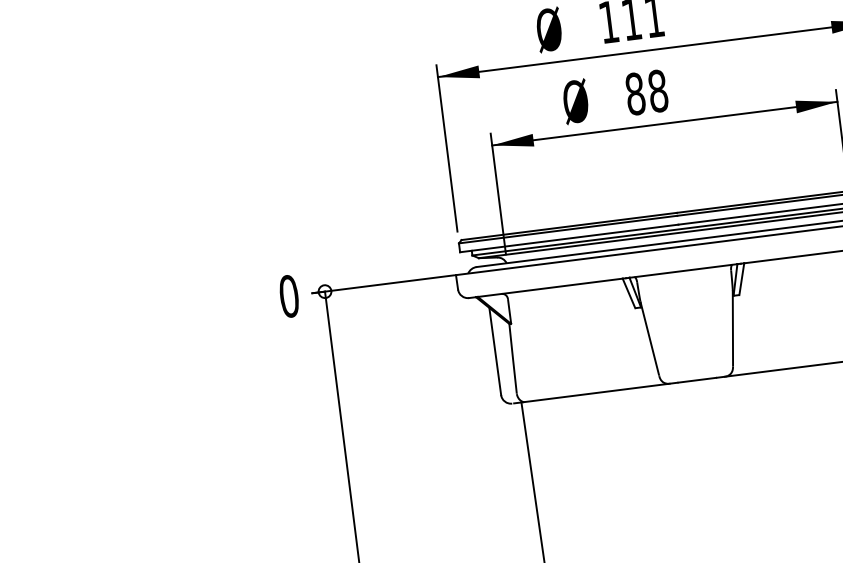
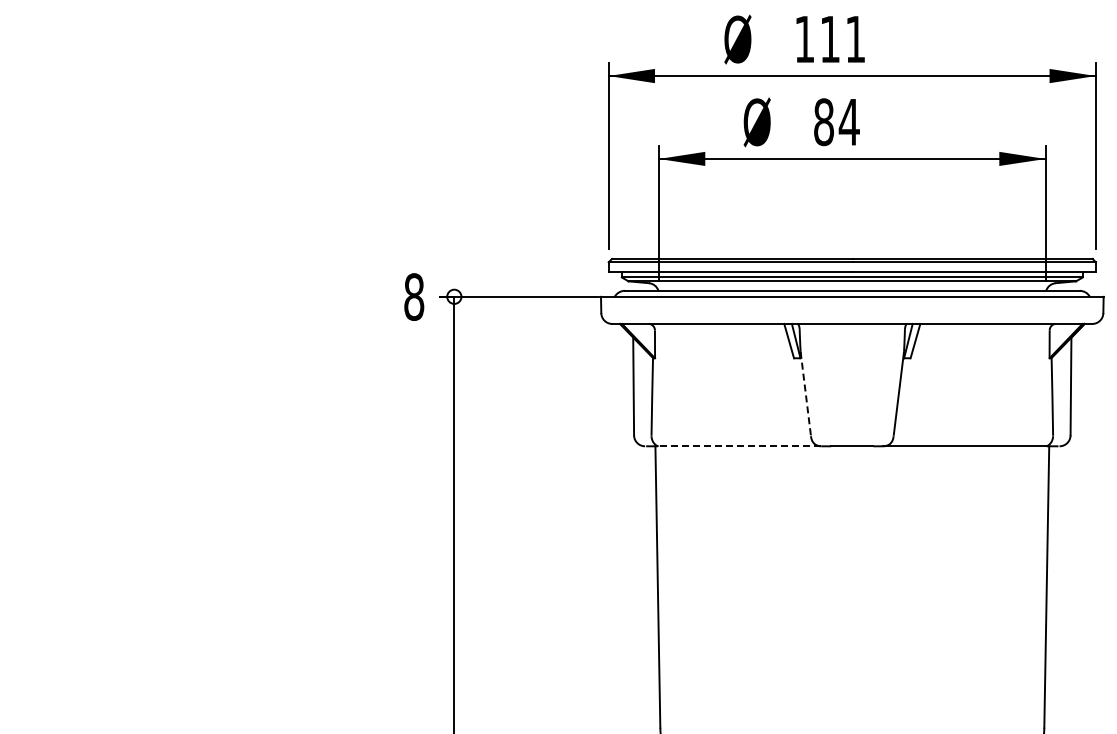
text: (657, 91) -> (848, 122), 88 -> 84
text: (289, 295) -> (414, 296), 0 -> 8
line: (649, 338) -> (805, 393), solid -> dashed
line: (596, 393) -> (739, 446), solid -> dashed

